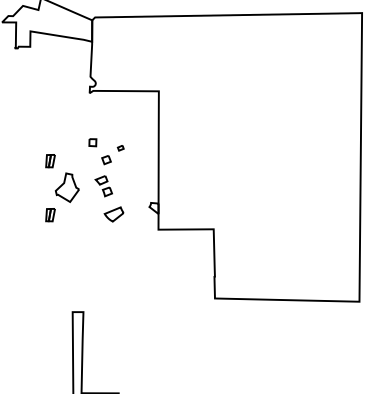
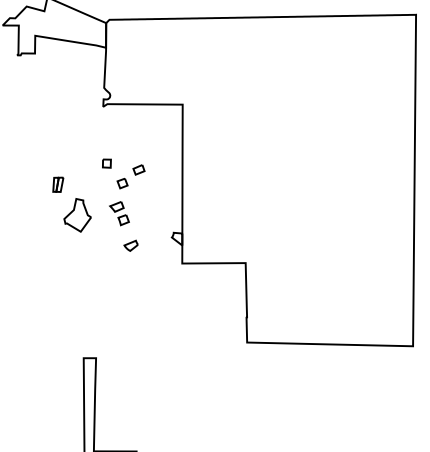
part: (120, 147) -> (138, 169), size x1.67
part: (113, 213) -> (130, 245), size x0.62
part: (50, 214) -> (58, 246), removed

